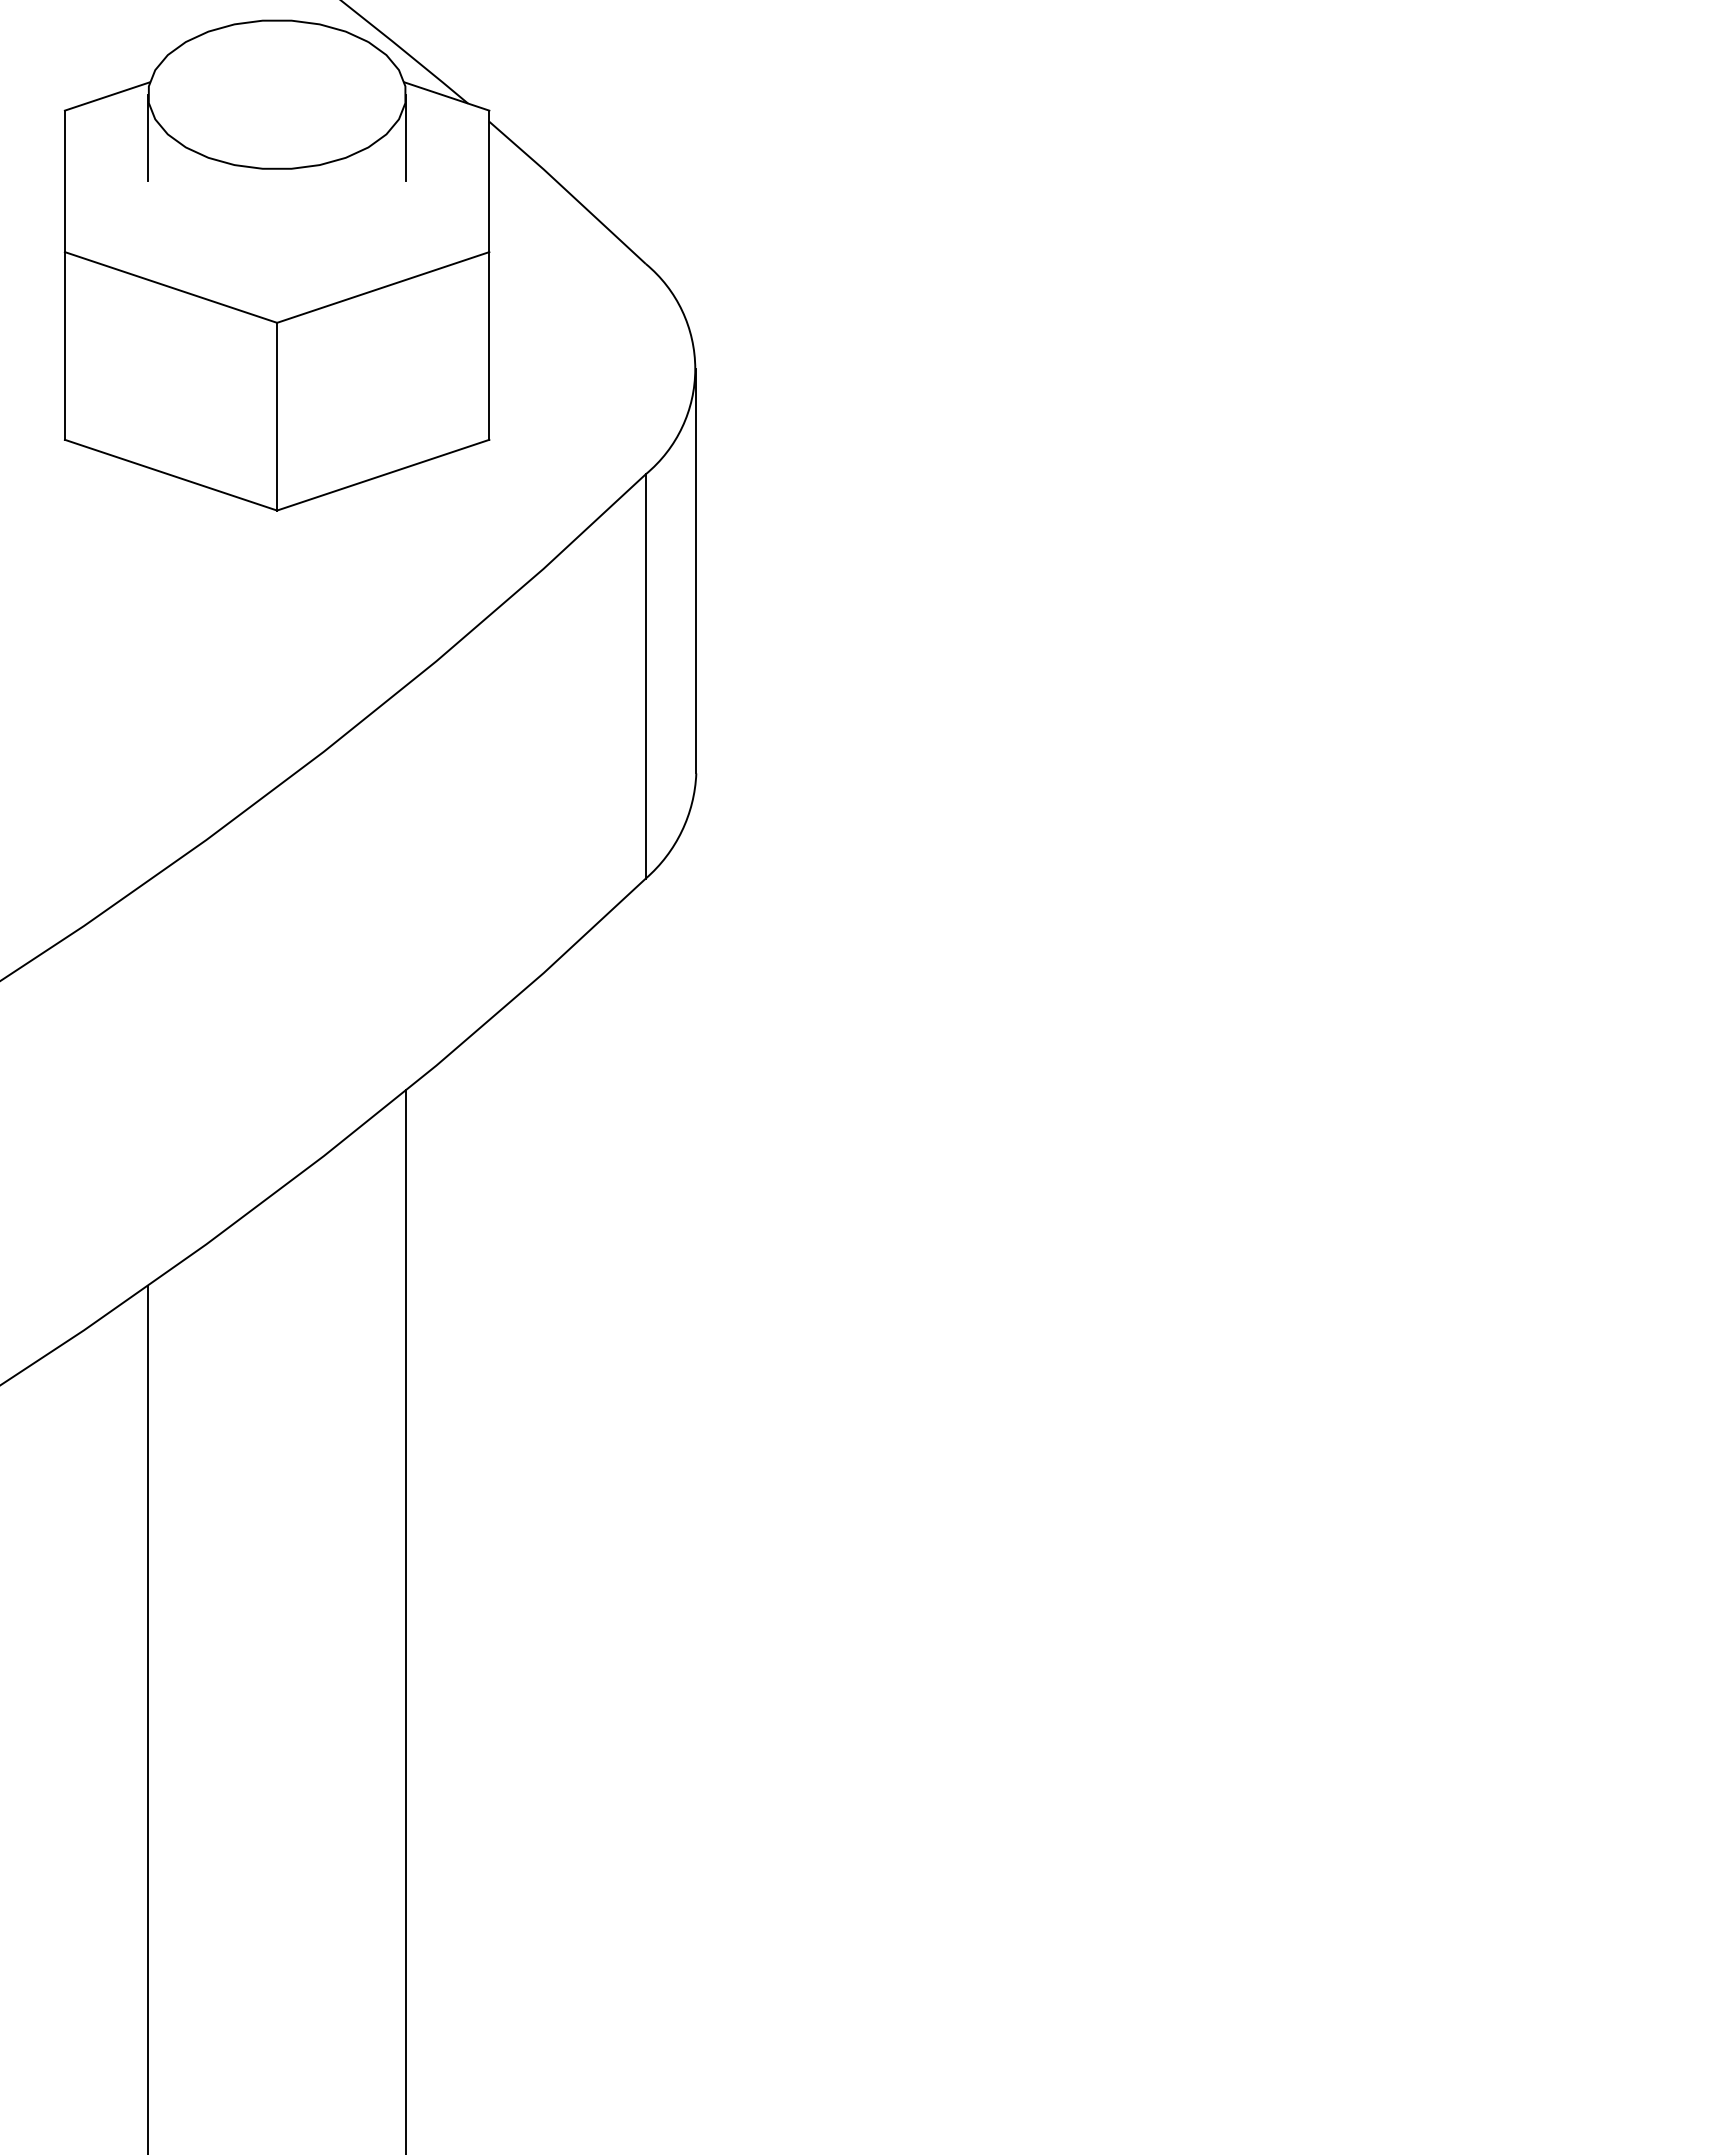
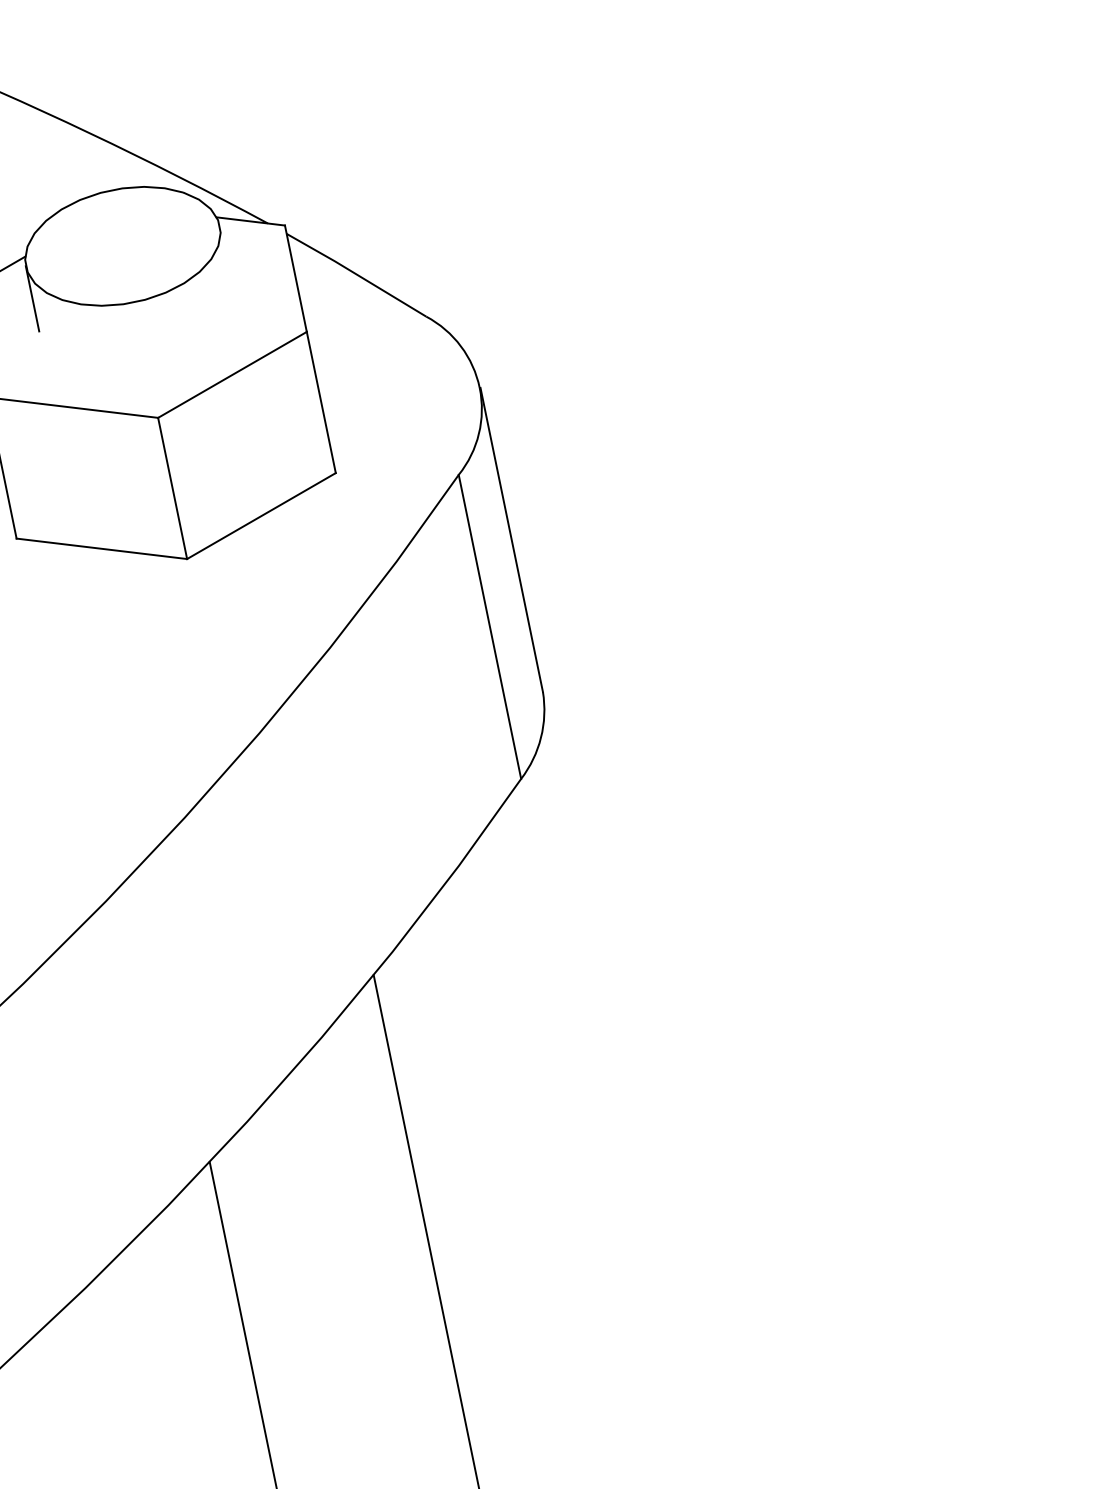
line: (406, 137) -> (226, 258), removed

